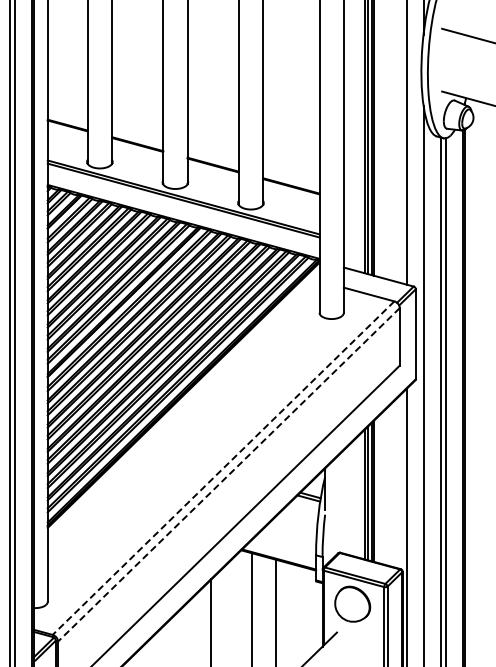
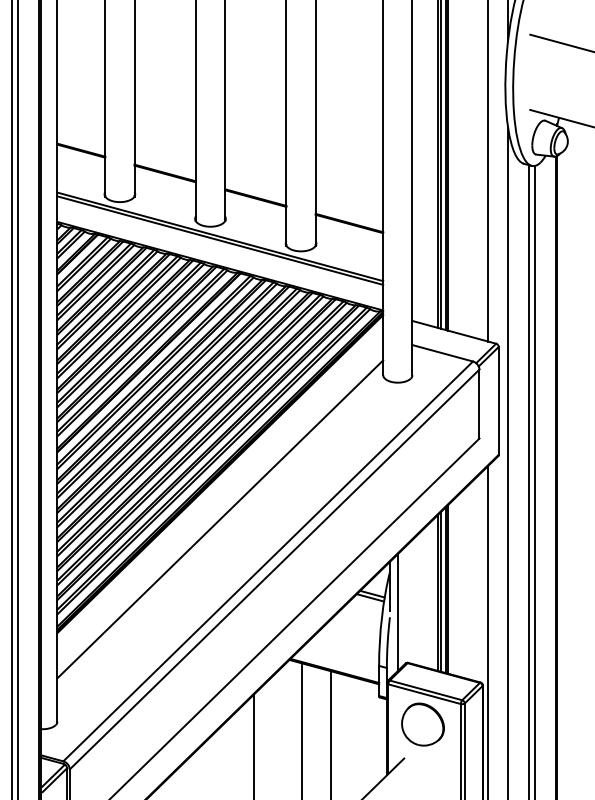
line: (183, 432) -> (220, 518), added
line: (223, 468) -> (268, 561), dashed -> solid
line: (228, 474) -> (274, 569), dashed -> solid
line: (331, 510) -> (397, 612), added

